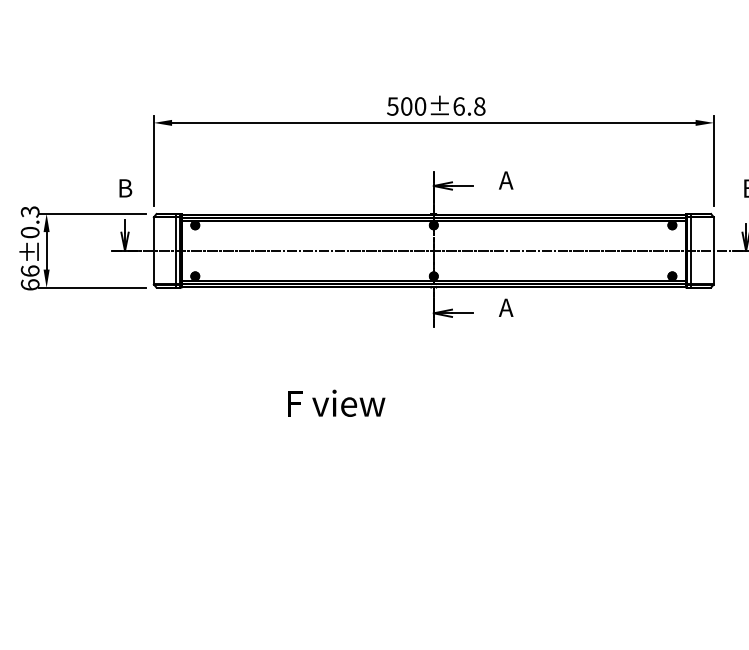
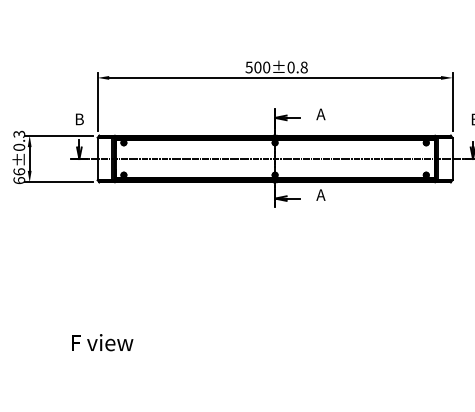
text: (458, 106) -> (290, 67), 500±6.8 -> 500±0.8
text: (336, 403) -> (102, 342), moved

